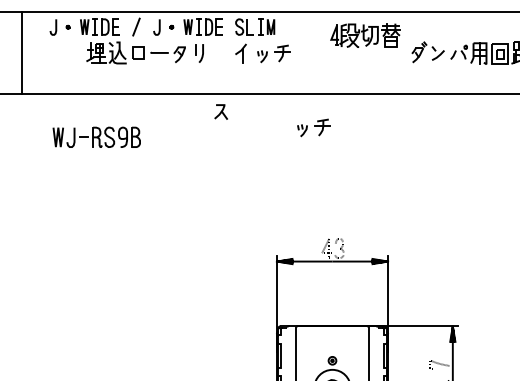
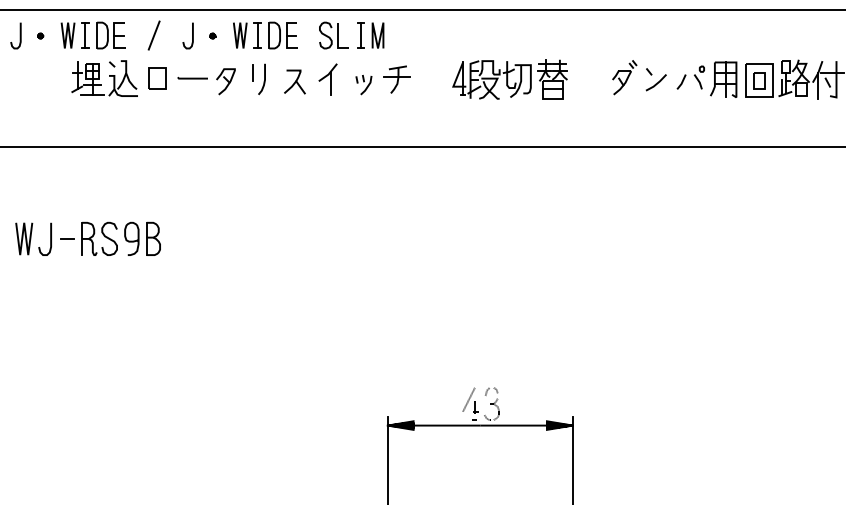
part: (365, 35) -> (510, 79), moved
part: (220, 111) -> (293, 81), moved
part: (313, 127) -> (448, 202), removed
part: (96, 136) -> (87, 237), moved

